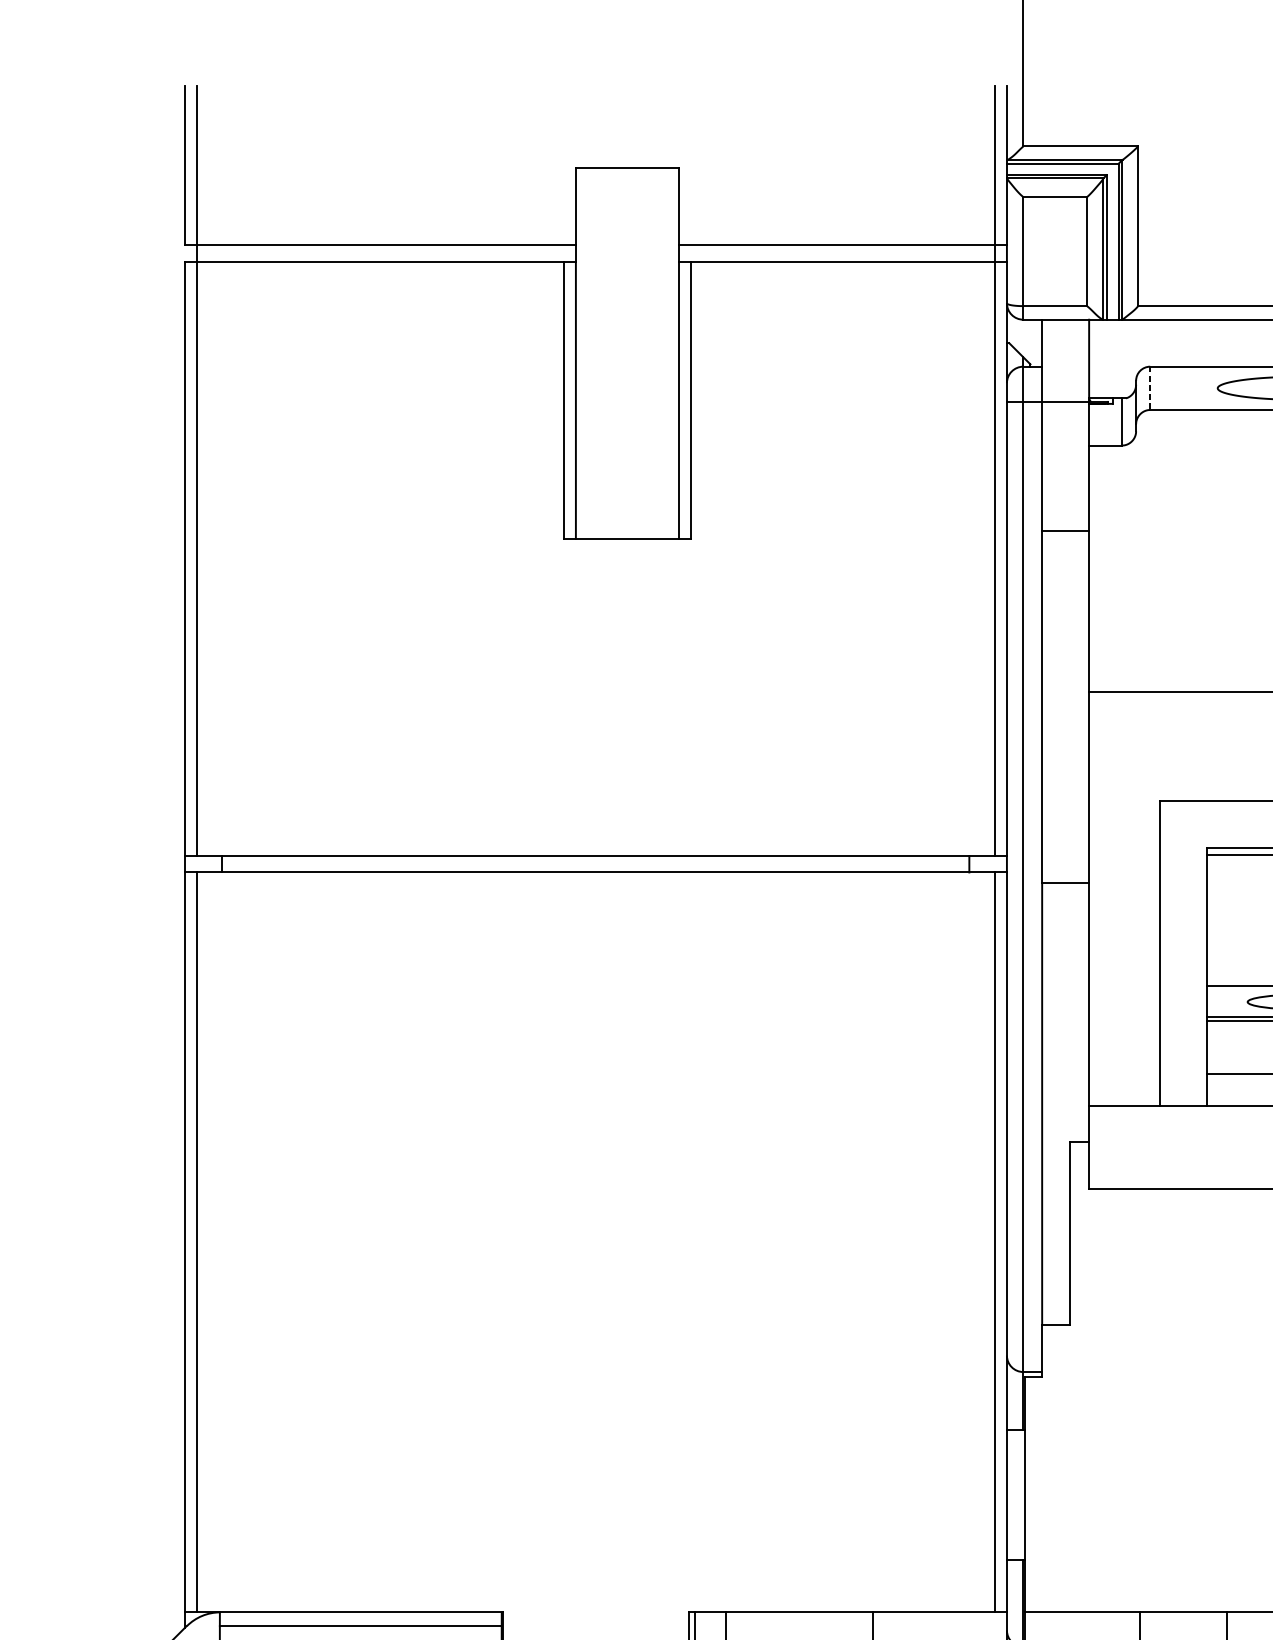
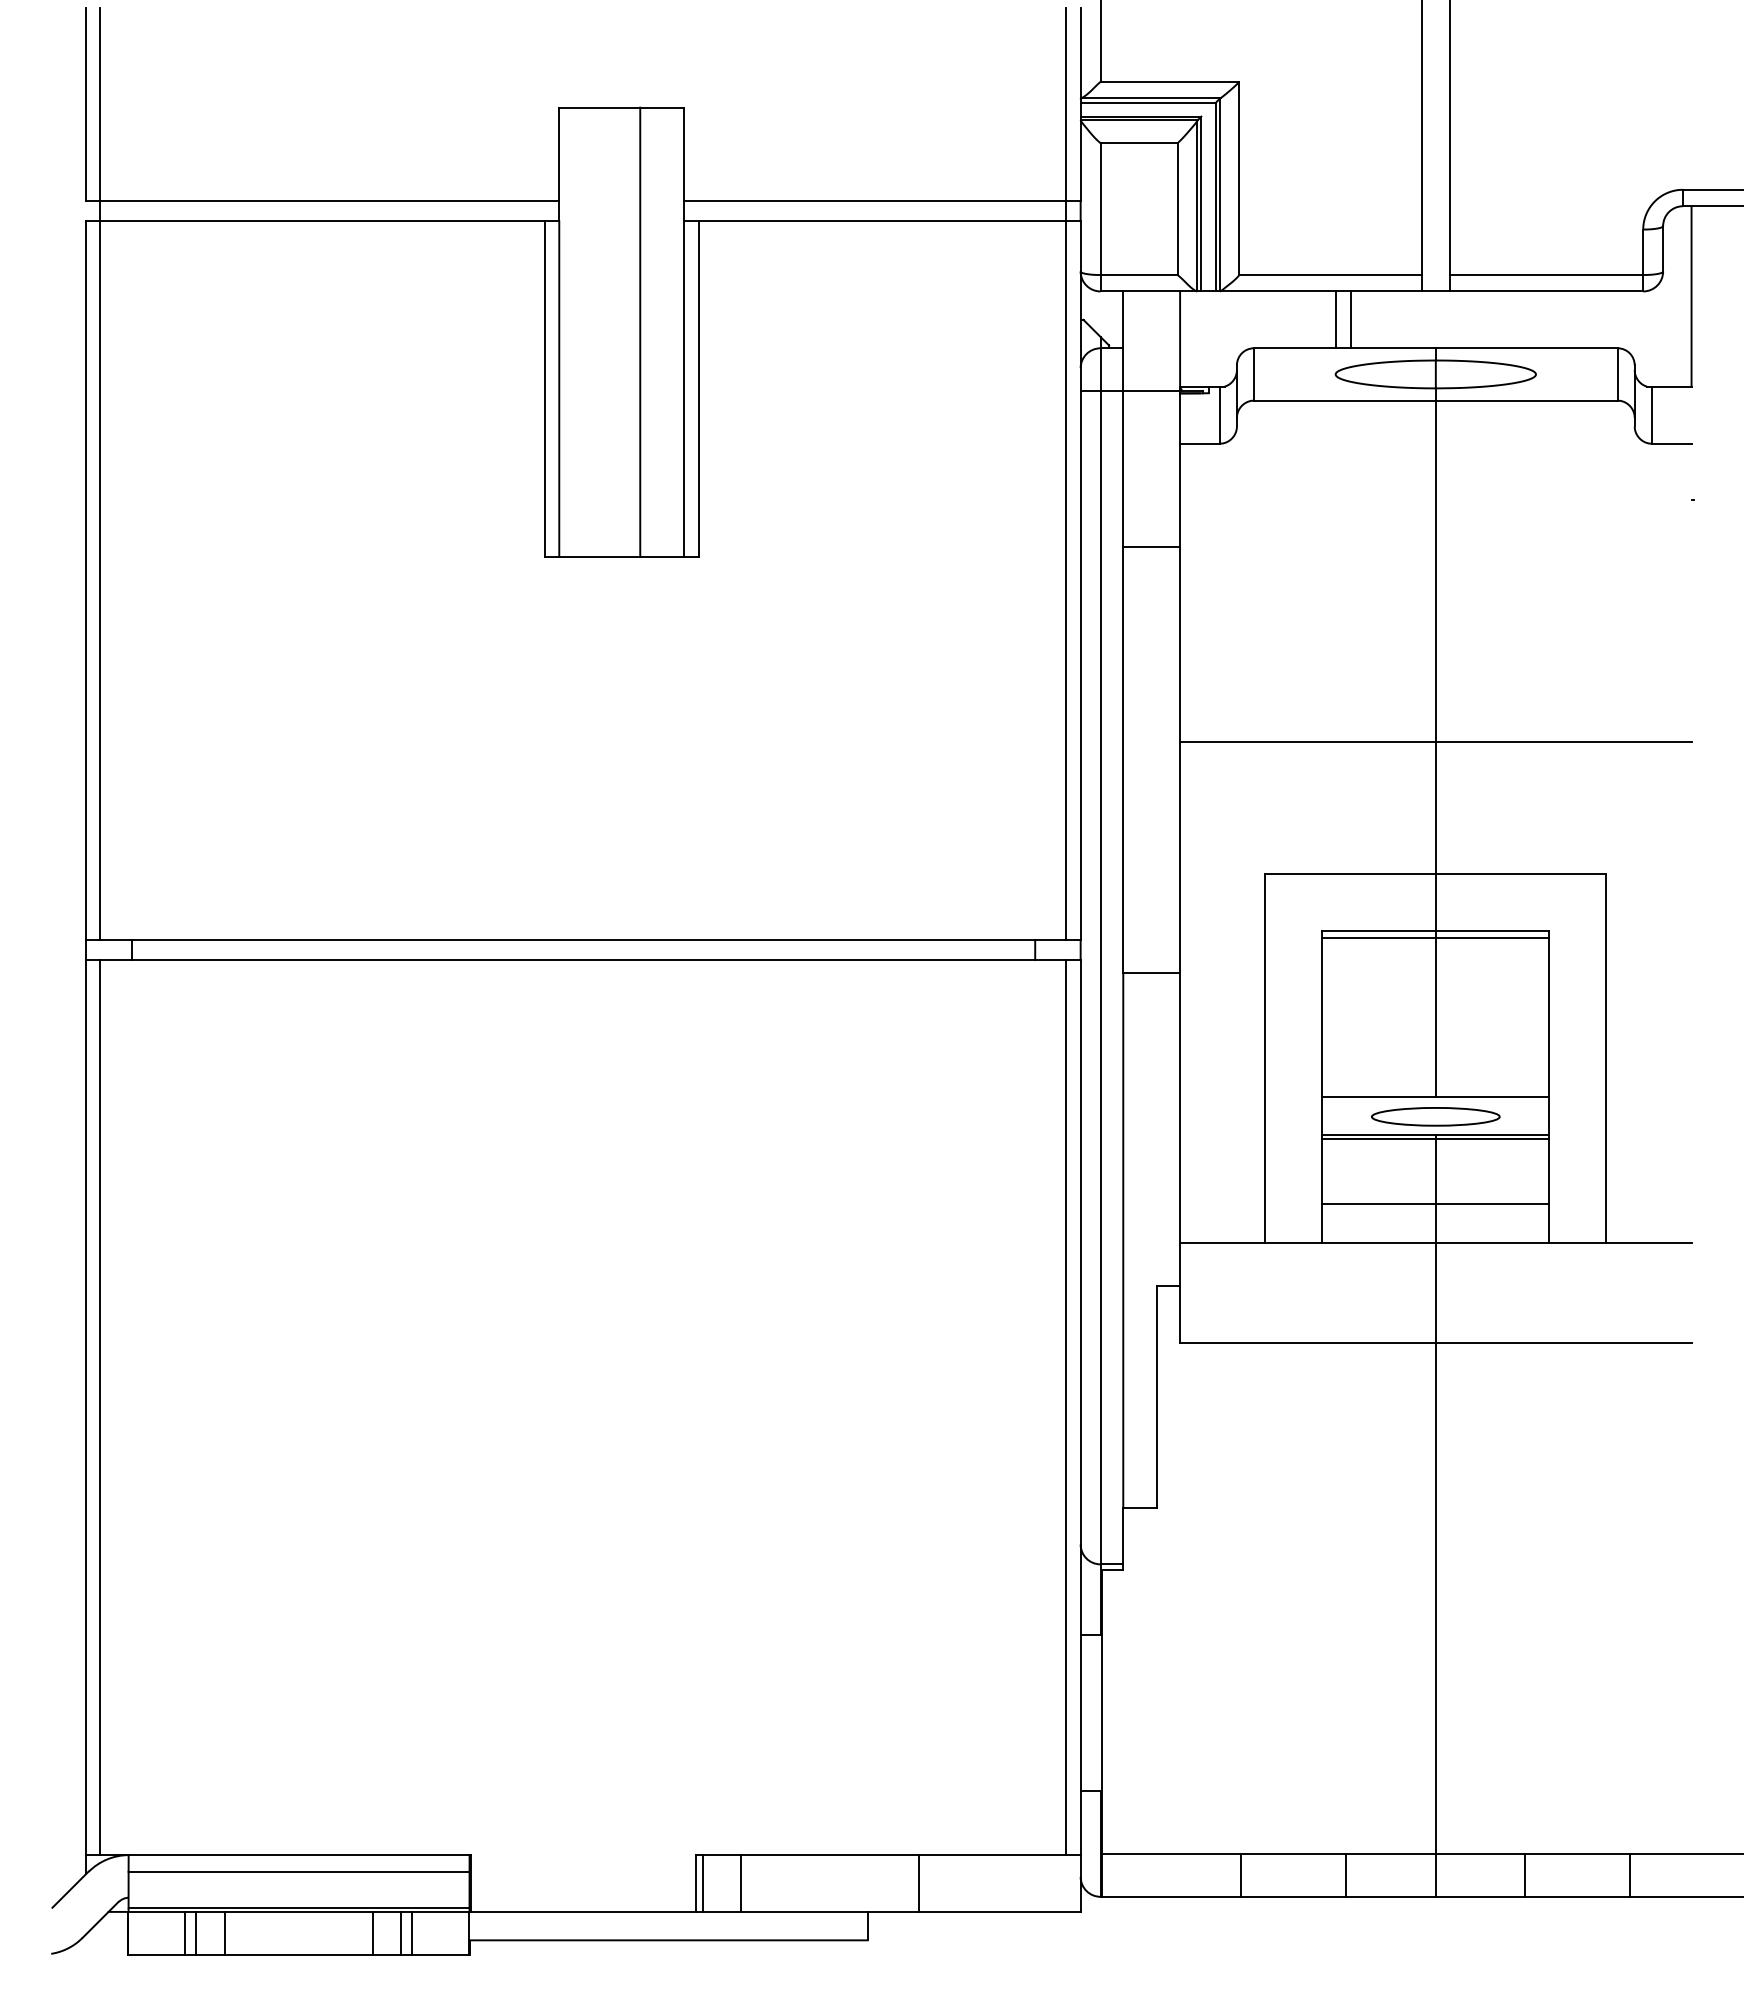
line: (1218, 342) -> (1336, 319), added
line: (1230, 342) -> (1350, 319), added
line: (643, 352) -> (640, 331), added
line: (1149, 388) -> (1253, 374), dashed -> solid

